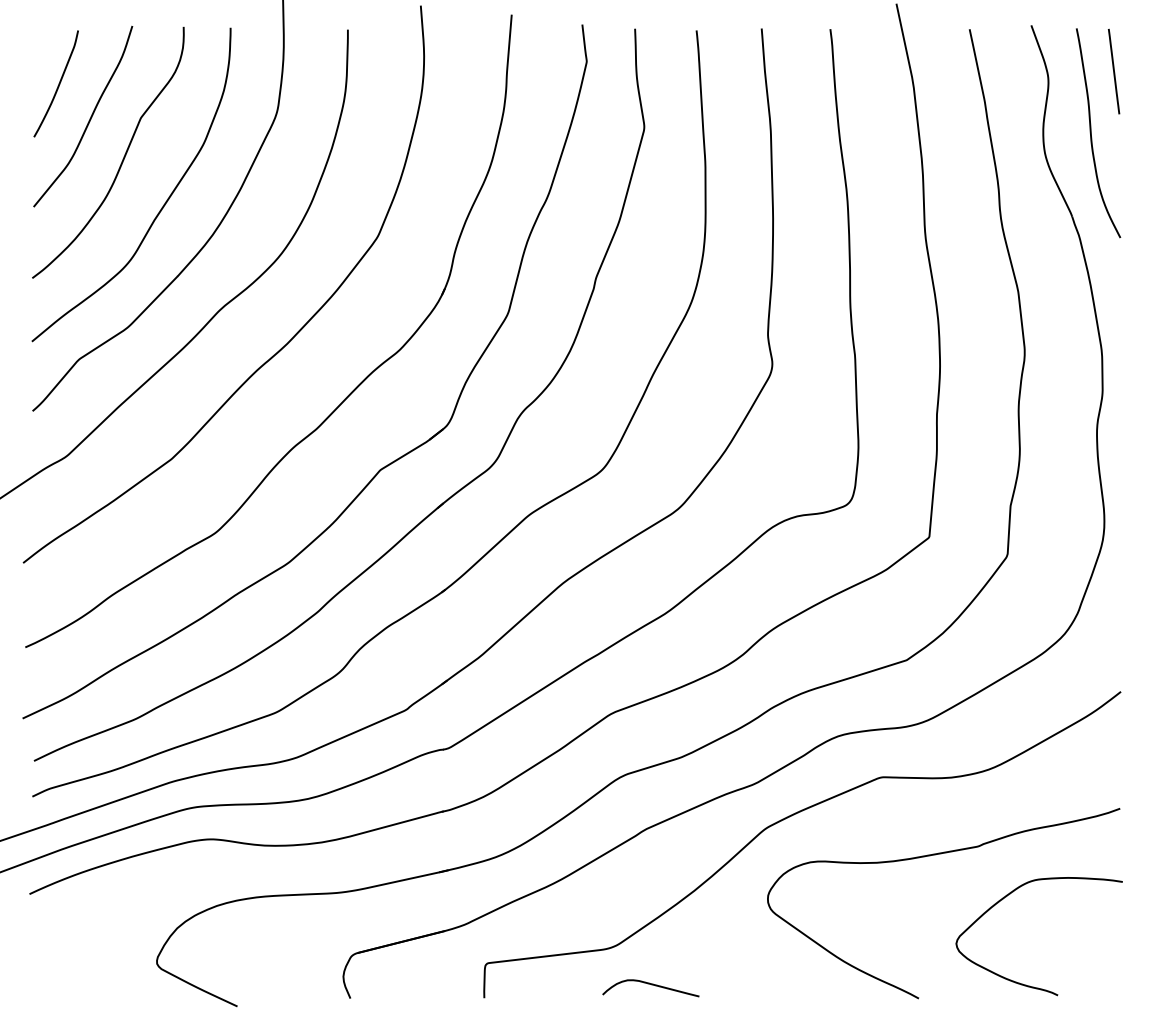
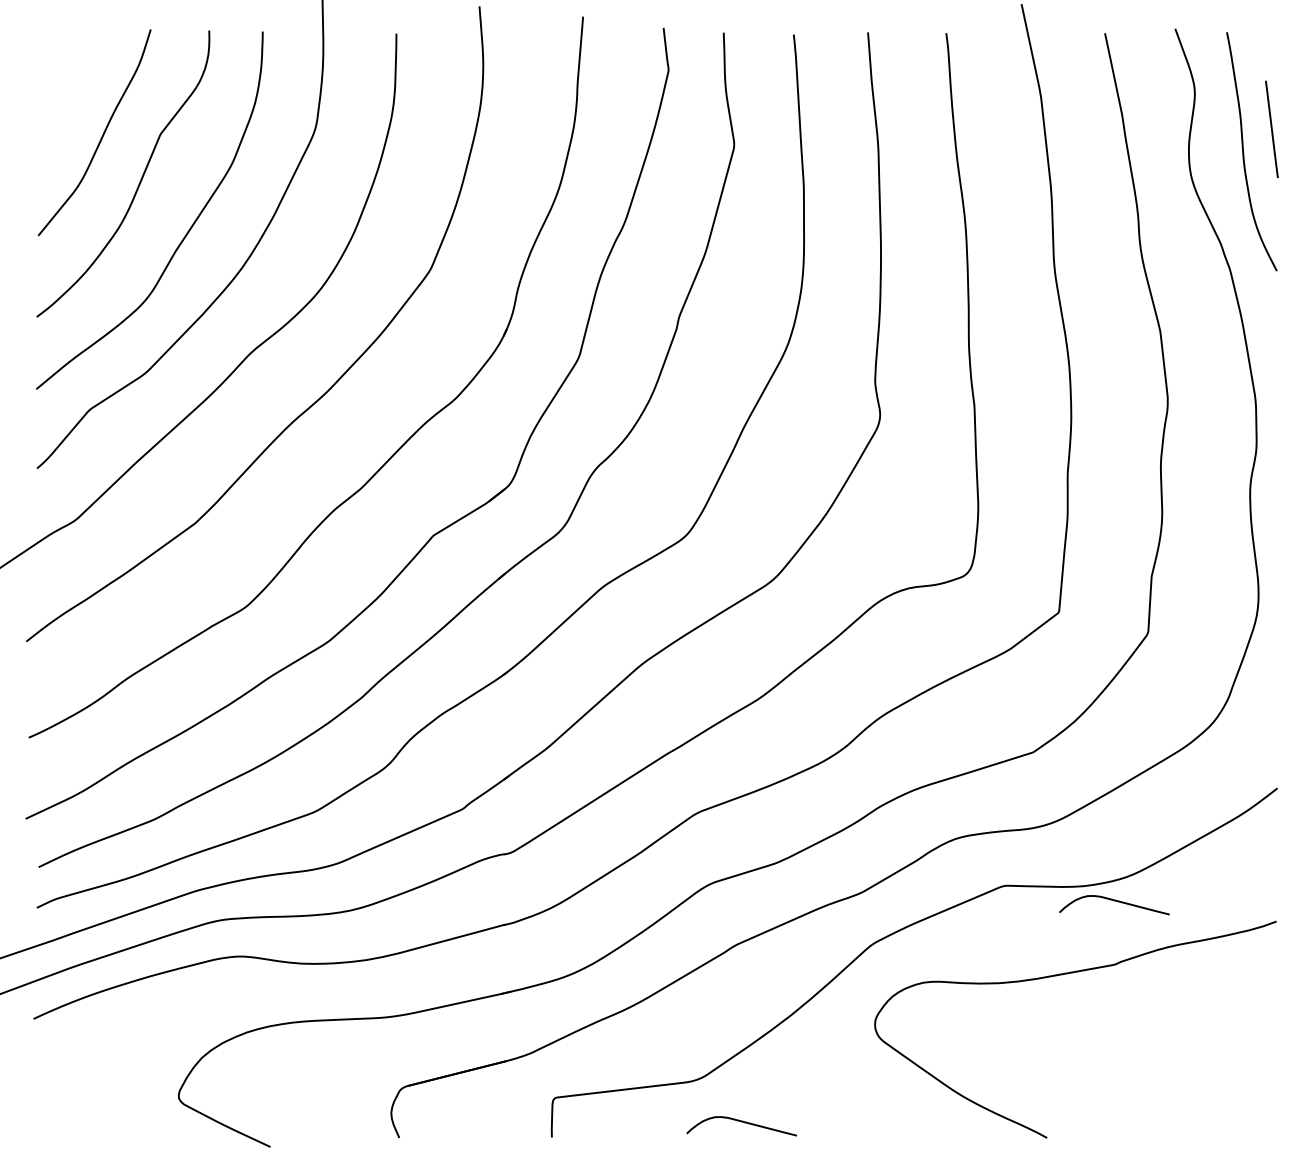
line: (1114, 71) -> (1272, 129), moved
curve: (57, 85) -> (65, 97), removed
curve: (978, 791) -> (1115, 901), added
curve: (1026, 984) -> (1169, 1121), removed

